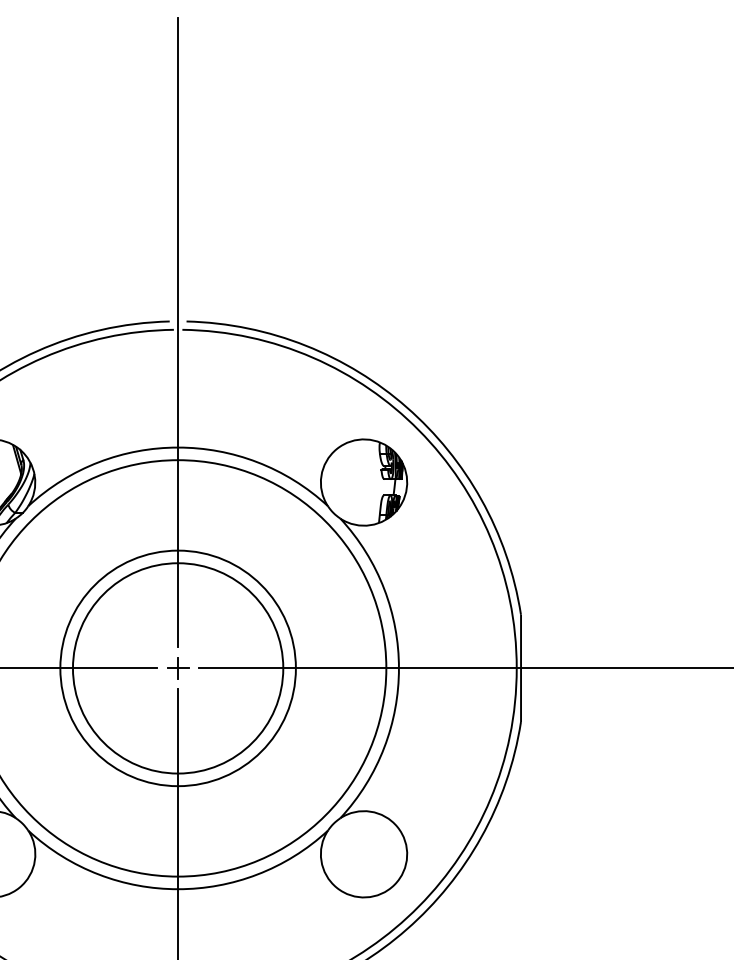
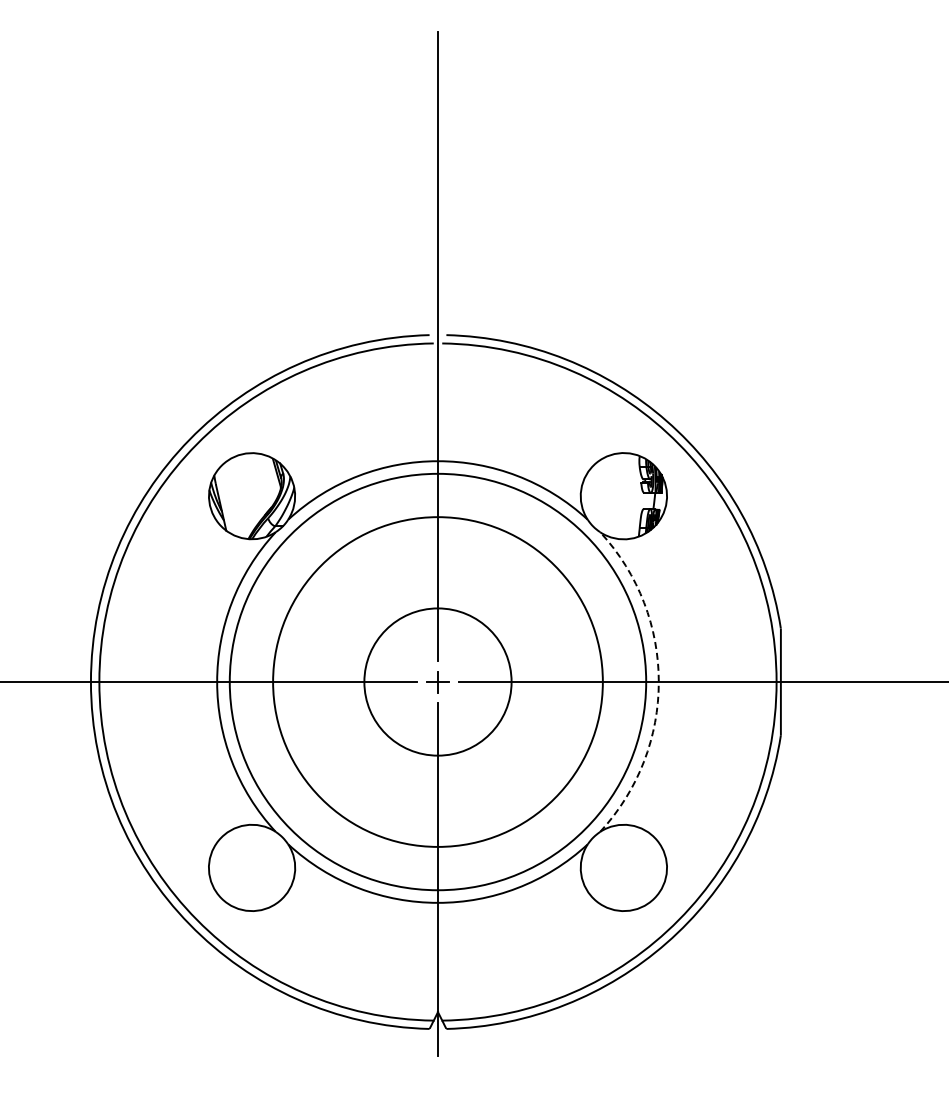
circle: (177, 667) -> (437, 681), size x0.7
circle: (177, 667) -> (437, 681), size x1.4
arc: (398, 668) -> (658, 682), solid -> dashed

